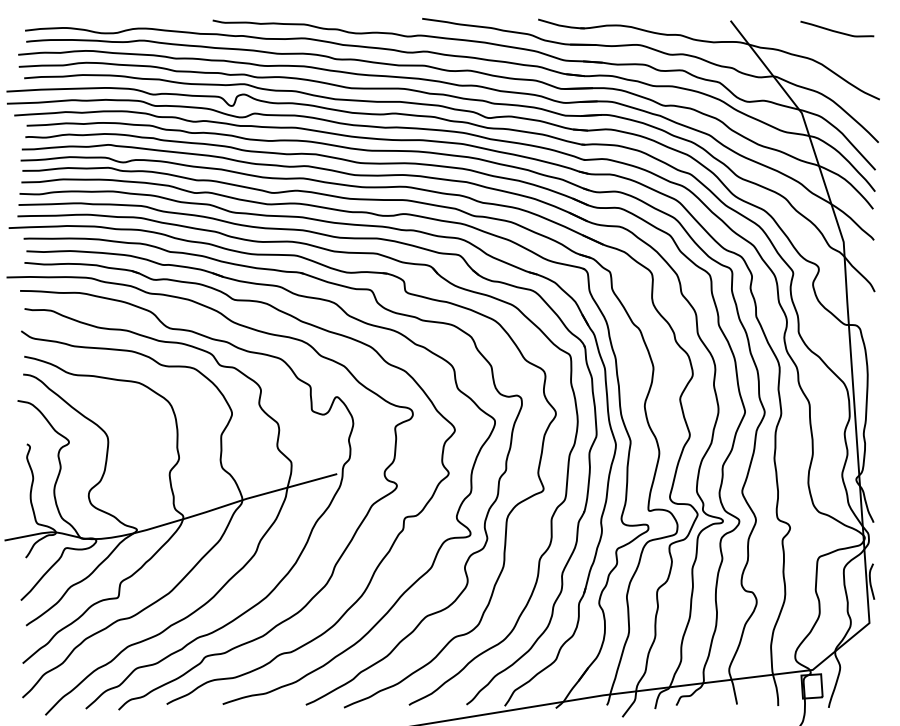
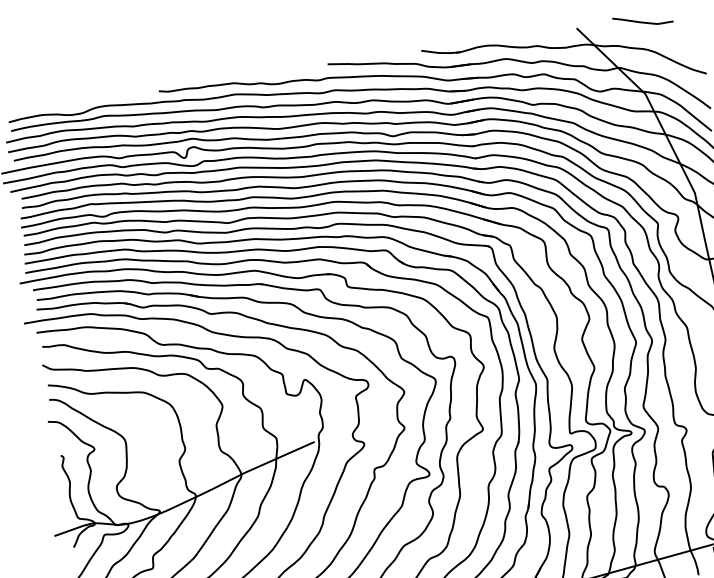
curve: (835, 30) -> (641, 21), moved

